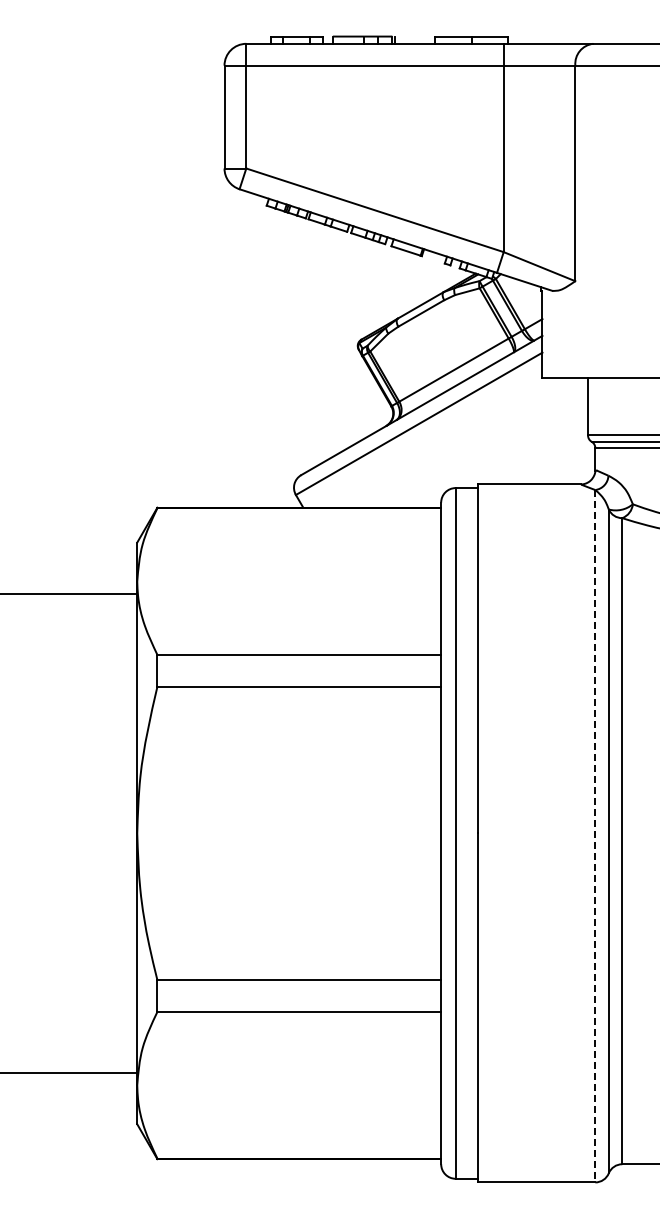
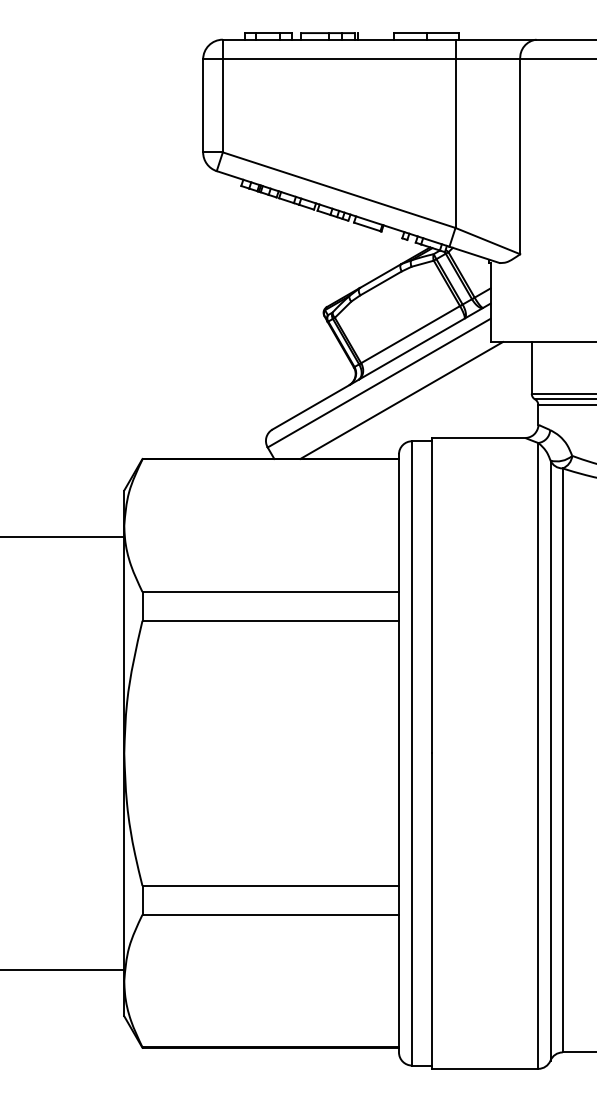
line: (444, 442) -> (401, 400), added
line: (595, 836) -> (538, 756), dashed -> solid

